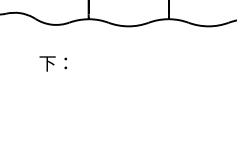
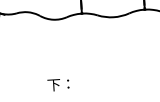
text: (52, 63) -> (57, 84), moved

